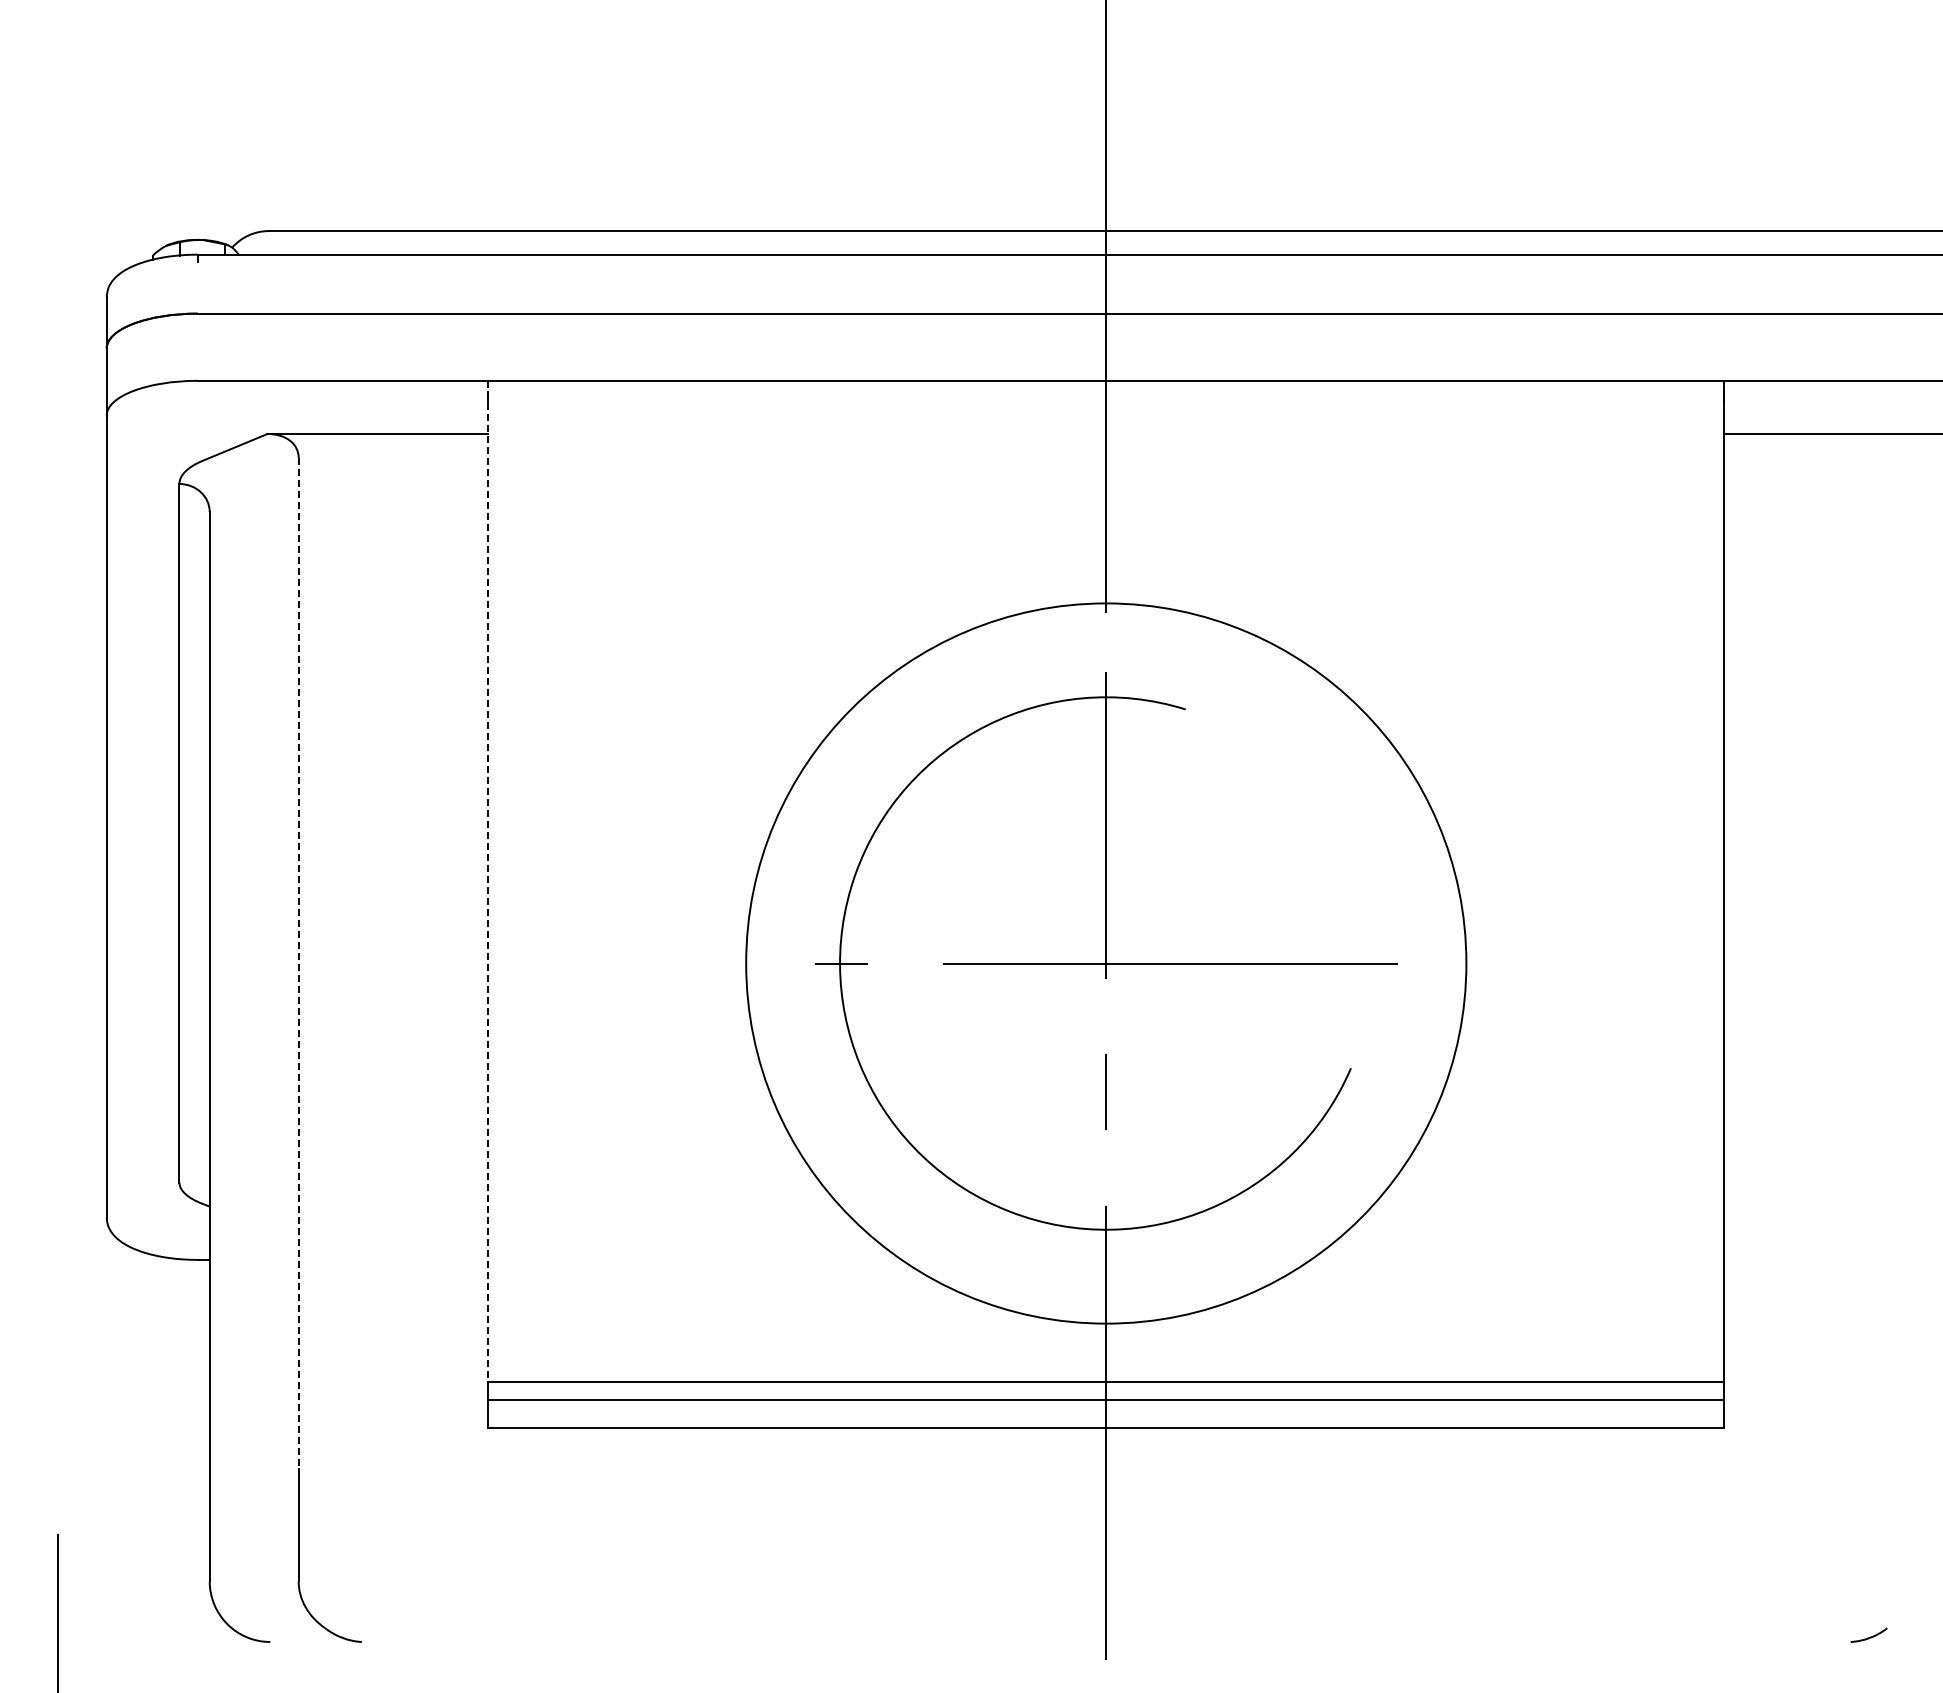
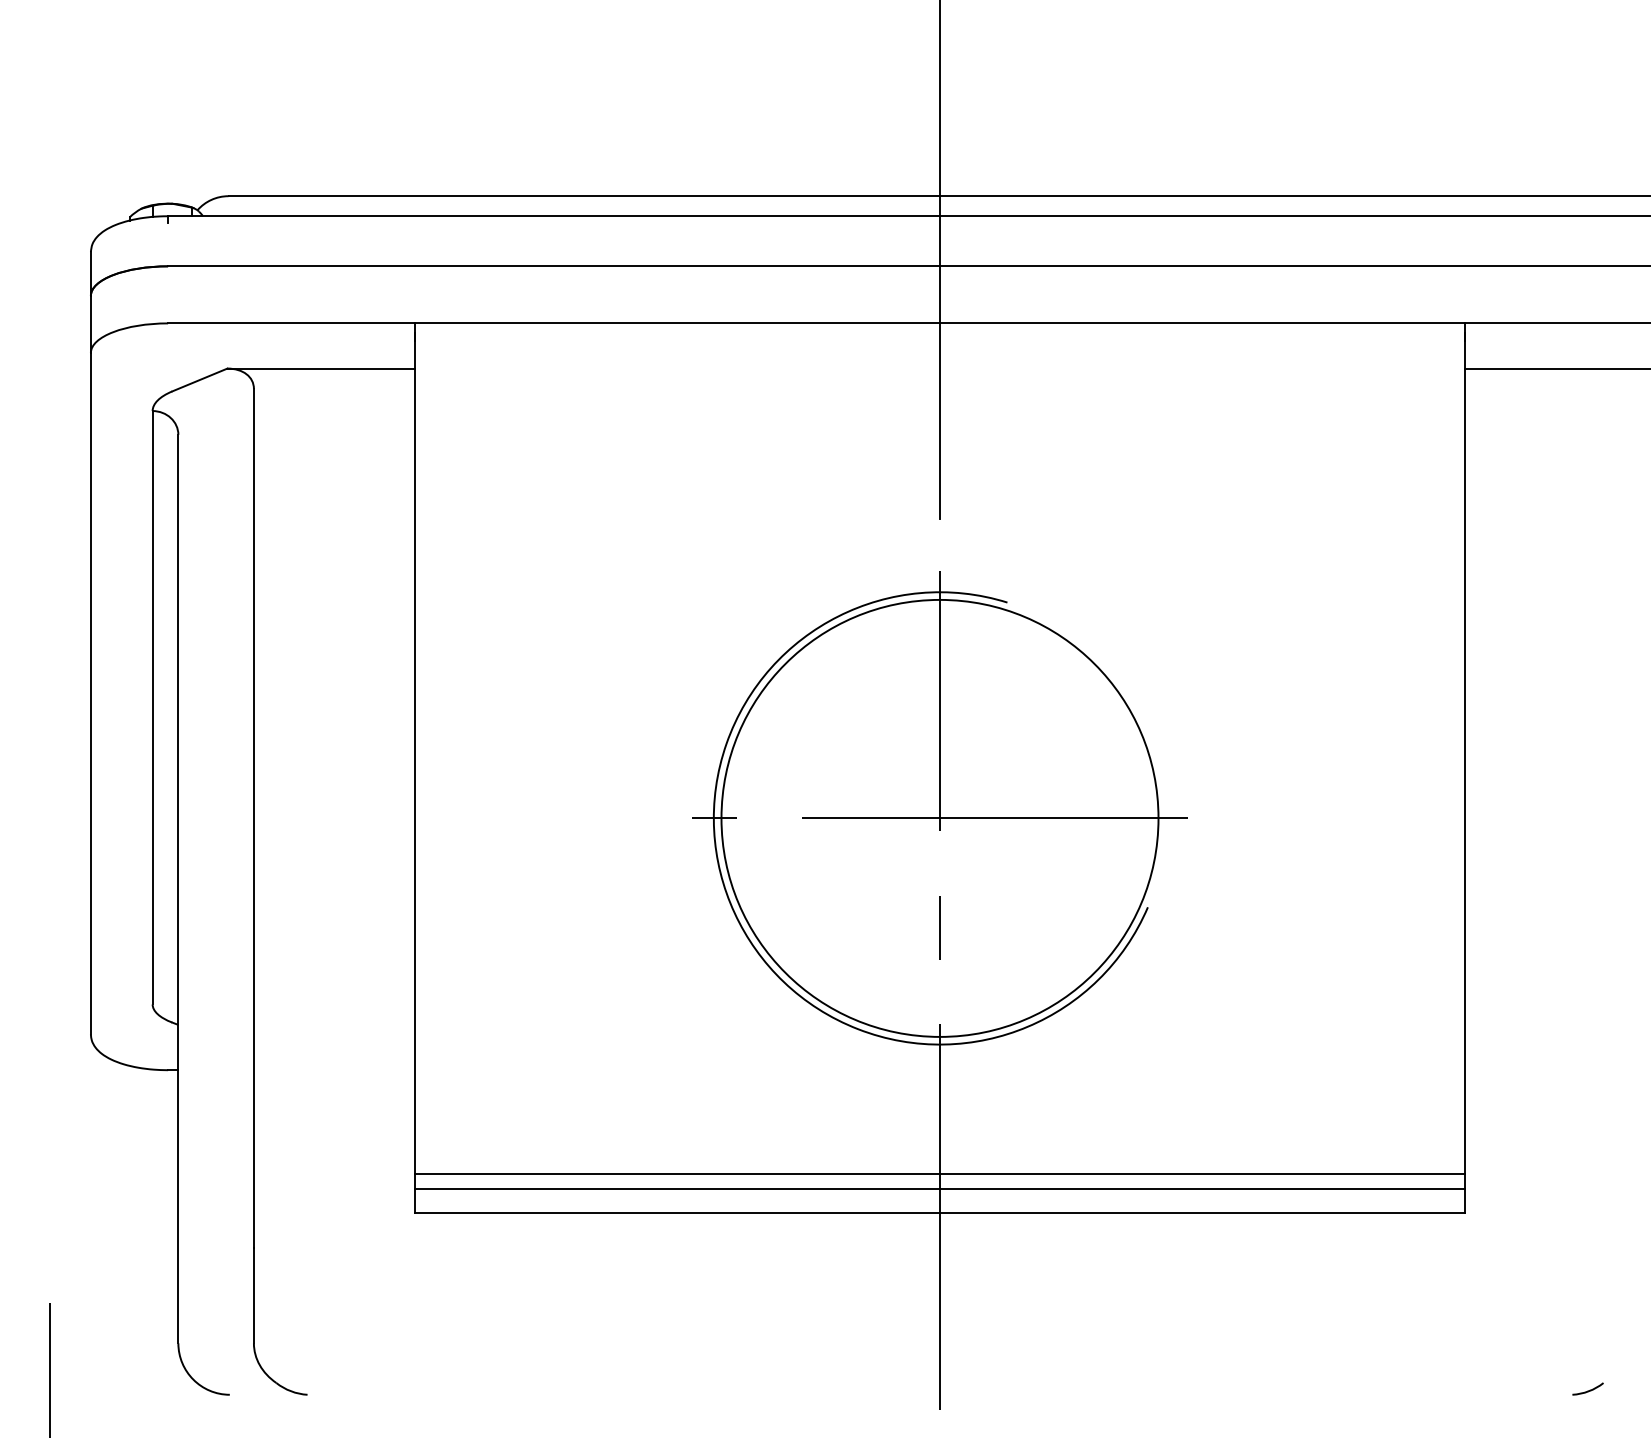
line: (488, 881) -> (415, 748), dashed -> solid
line: (298, 963) -> (253, 818), dashed -> solid
circle: (1106, 963) -> (940, 818), size x0.71

